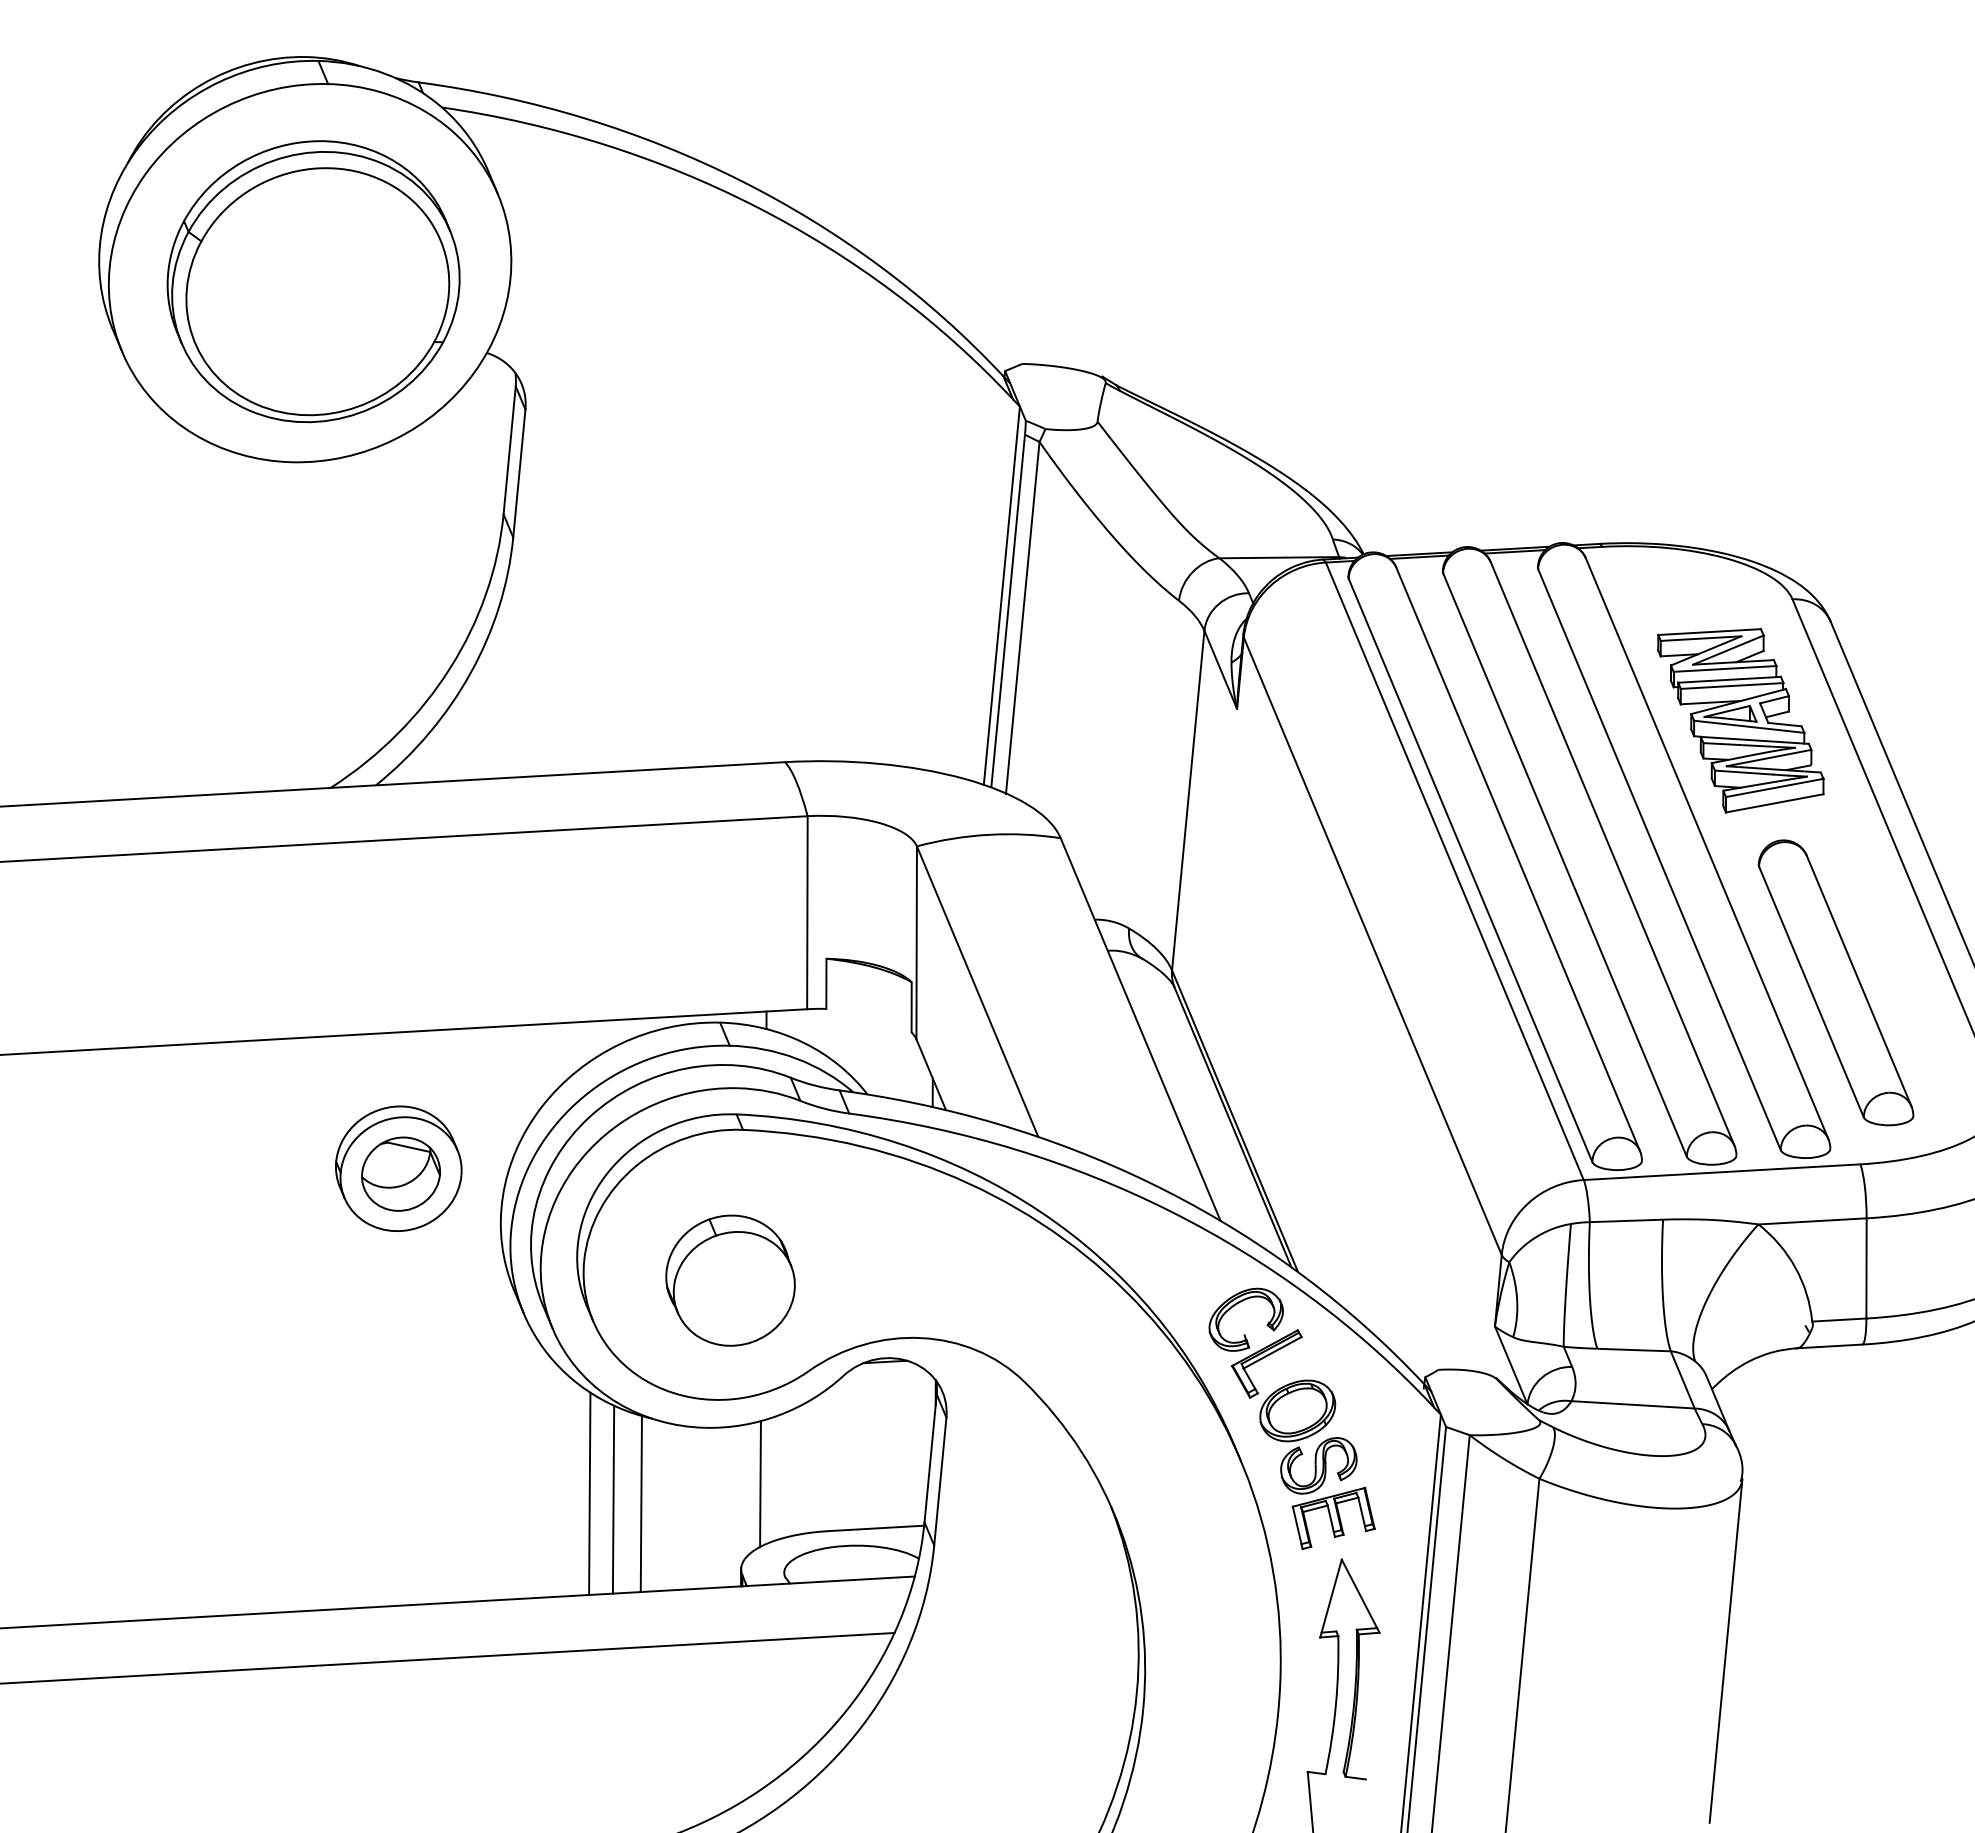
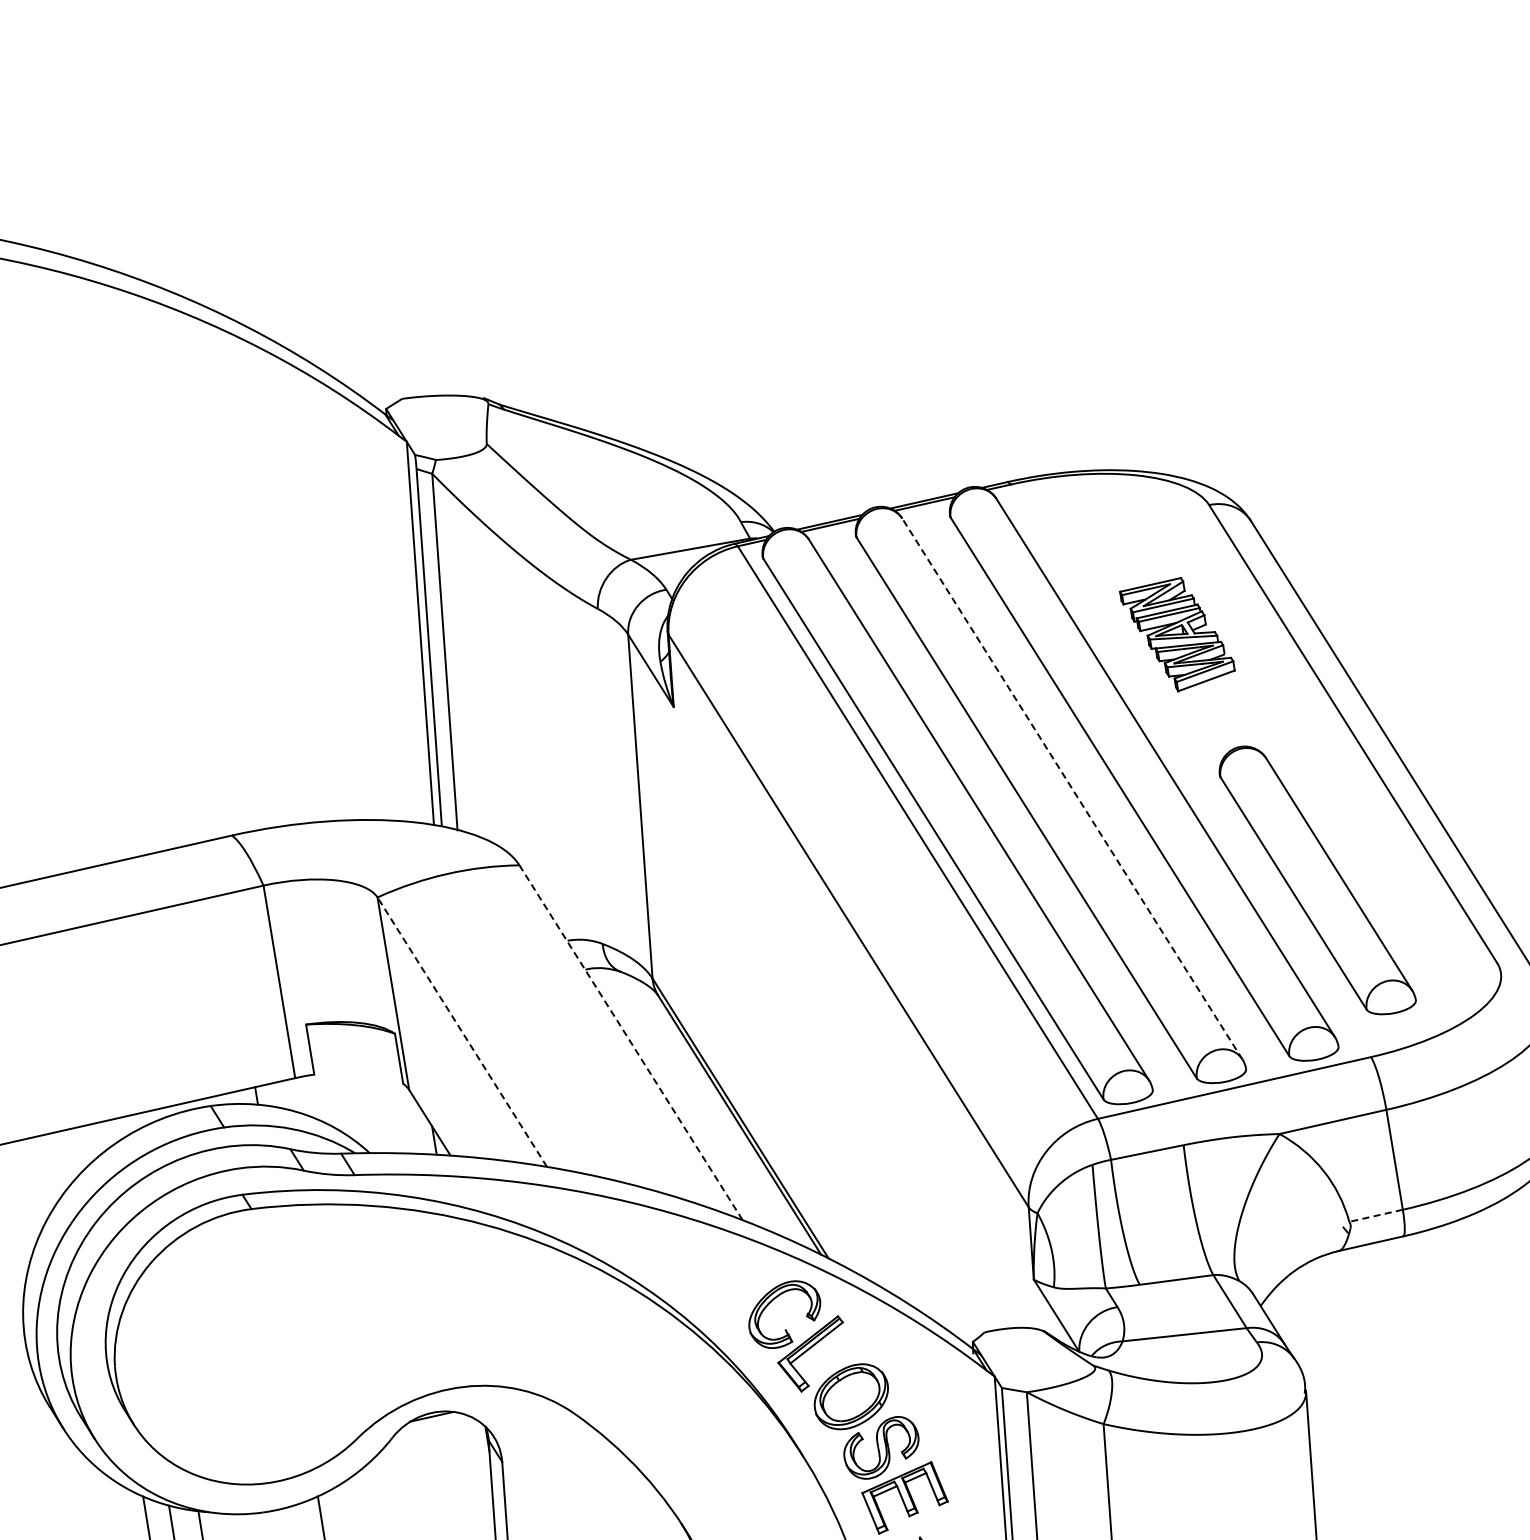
part: (1740, 720) -> (1177, 634), size x0.6
line: (1612, 853) -> (1072, 788), solid -> dashed
line: (977, 991) -> (462, 1032), solid -> dashed
line: (1140, 1029) -> (630, 1042), solid -> dashed
part: (730, 1280) -> (264, 1361), removed
line: (1838, 1320) -> (1375, 1216), solid -> dashed

